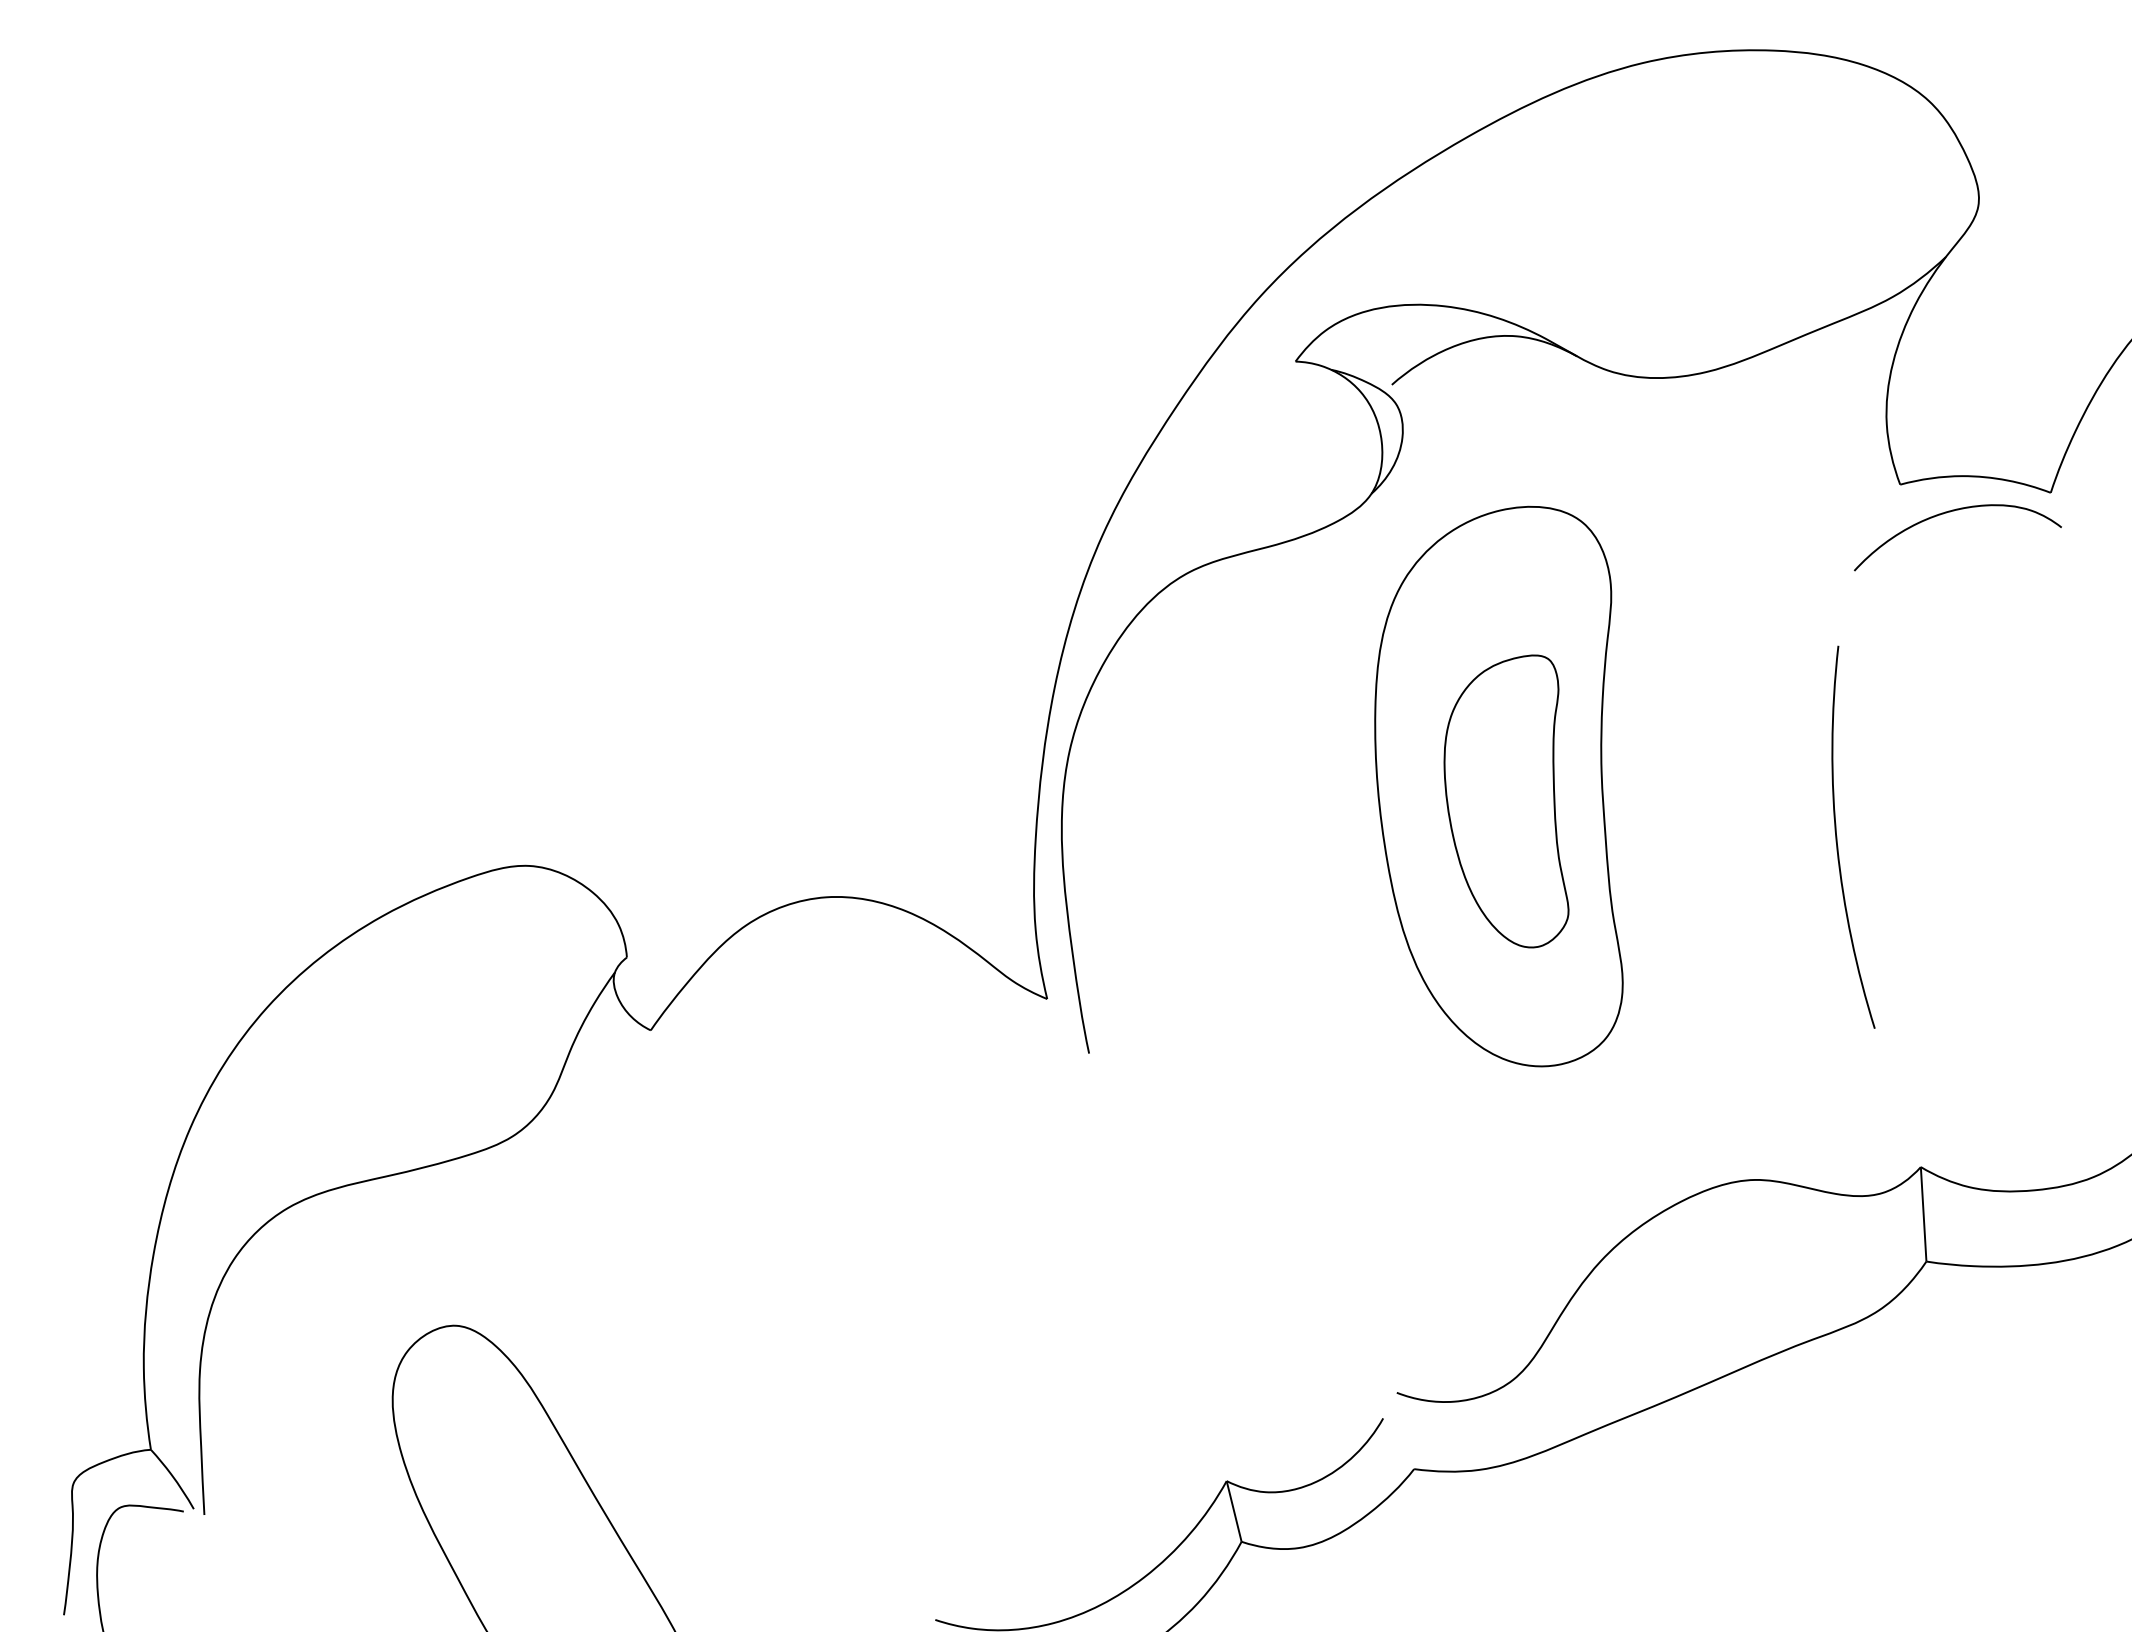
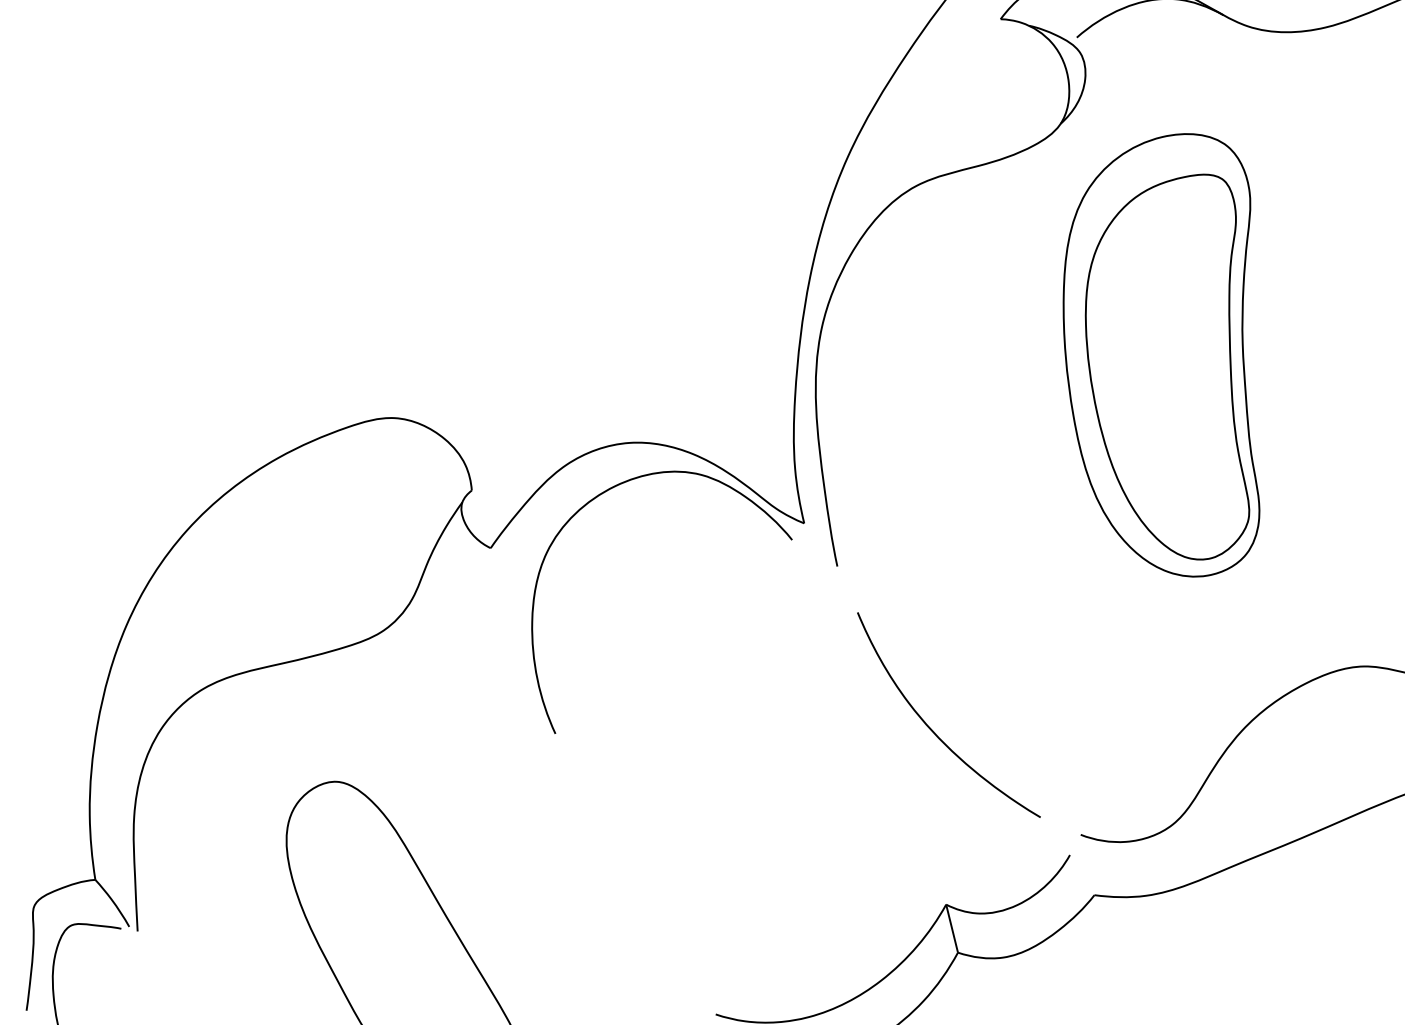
part: (1506, 801) -> (1167, 367), size x1.67
curve: (770, 977) -> (585, 506), added
curve: (1210, 1261) -> (933, 730), added

